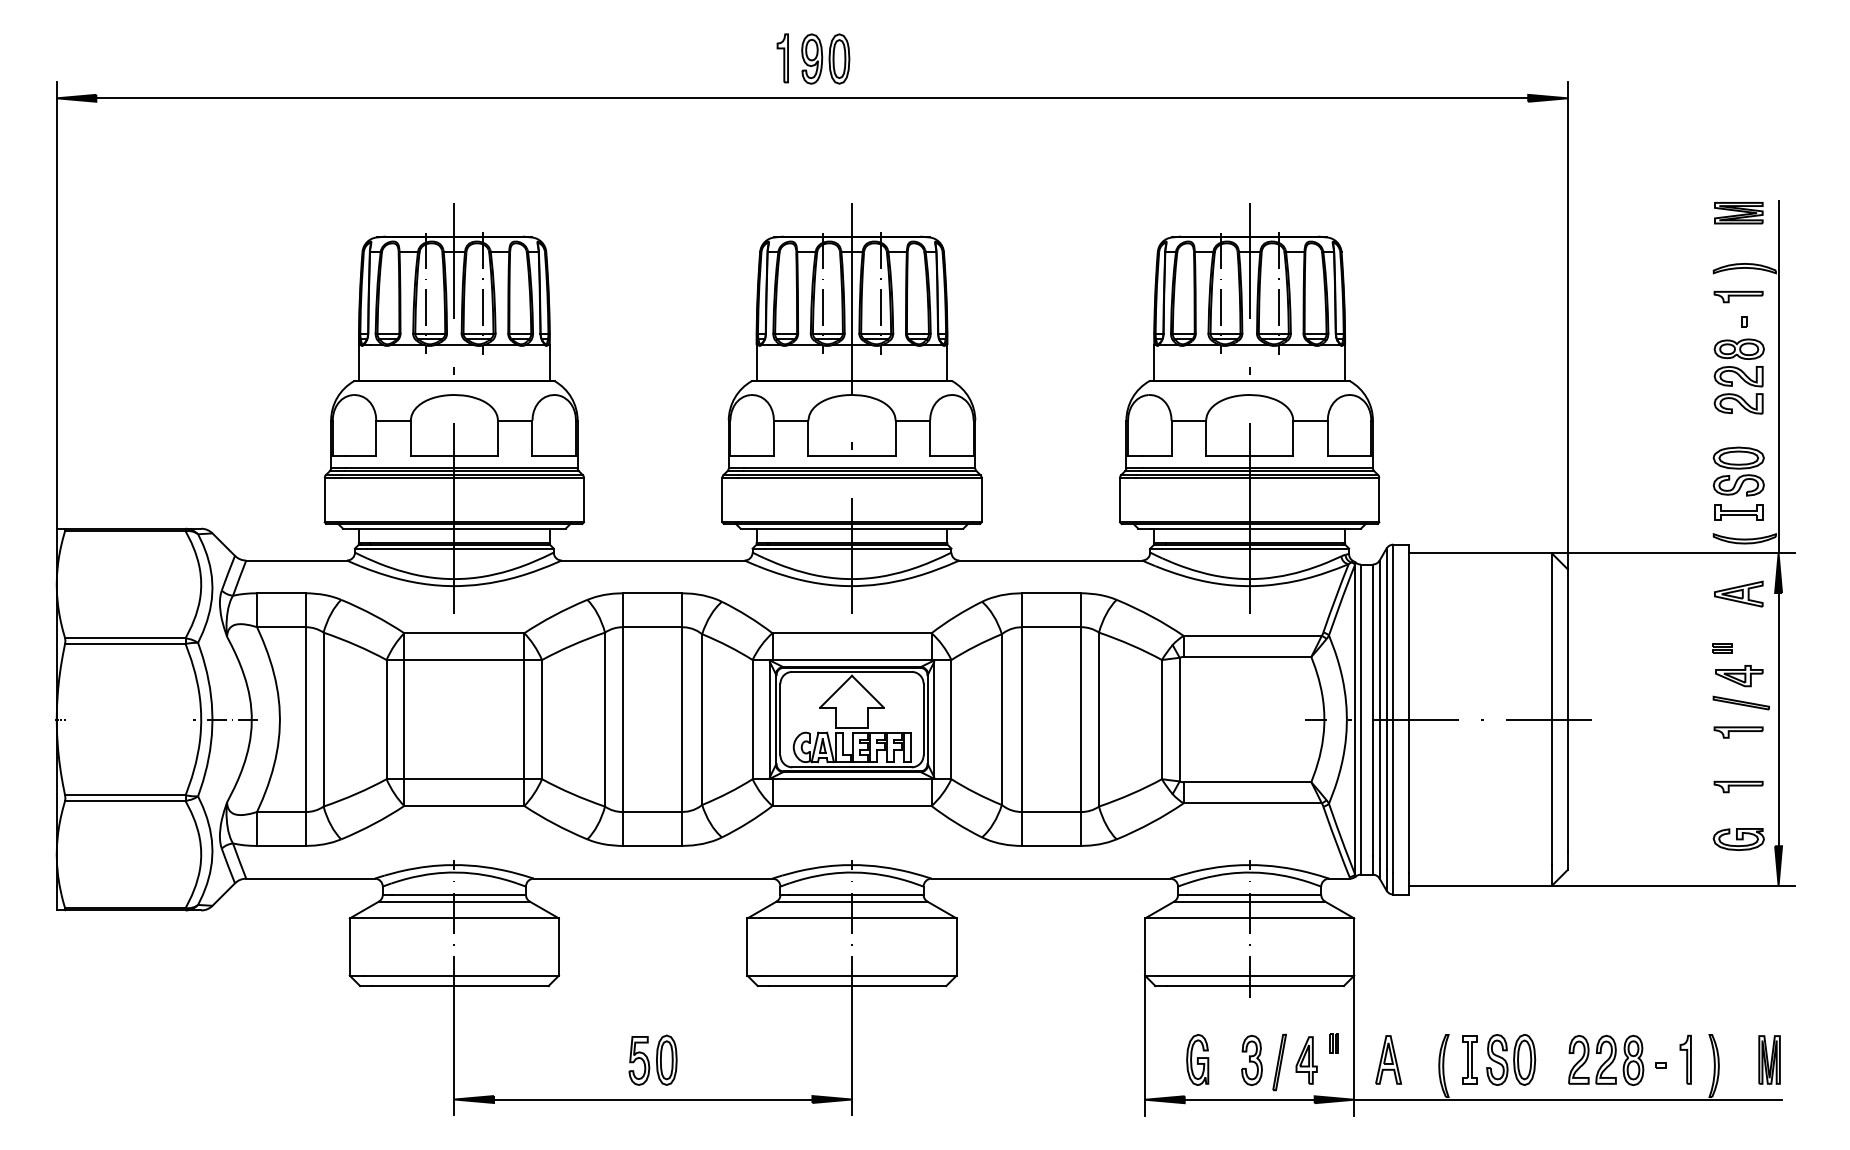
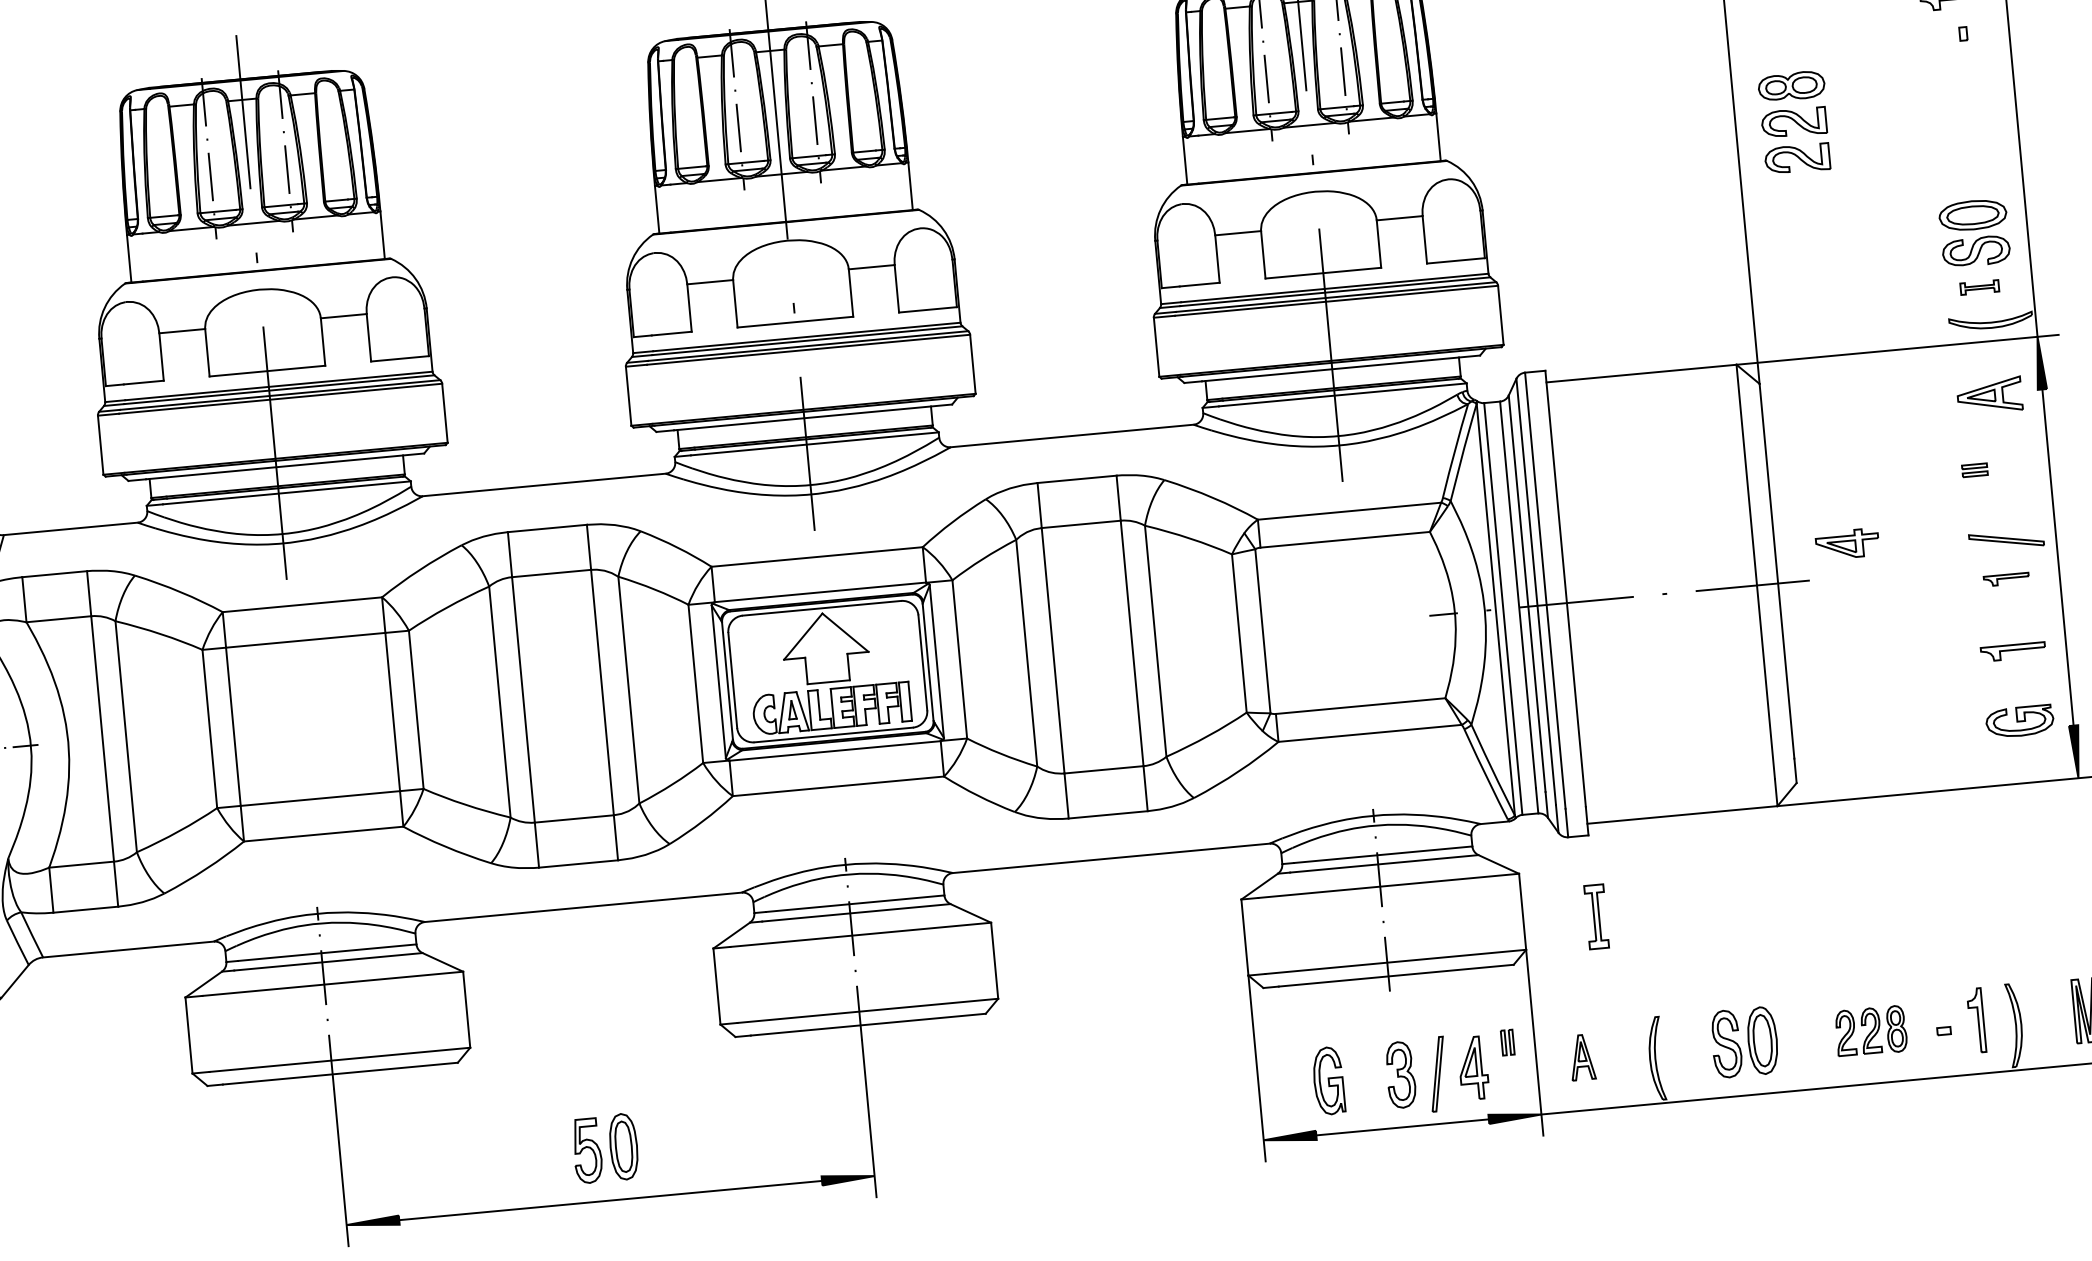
part: (1738, 376) -> (1793, 122), moved
part: (1738, 512) -> (1979, 287), size x0.6
part: (1739, 676) -> (1847, 544), moved
part: (1738, 732) -> (2006, 579), size x0.7
part: (1388, 1059) -> (1581, 1056), size x0.7
part: (1469, 1059) -> (1595, 916), moved
part: (1606, 1060) -> (1871, 1031), size x0.7

